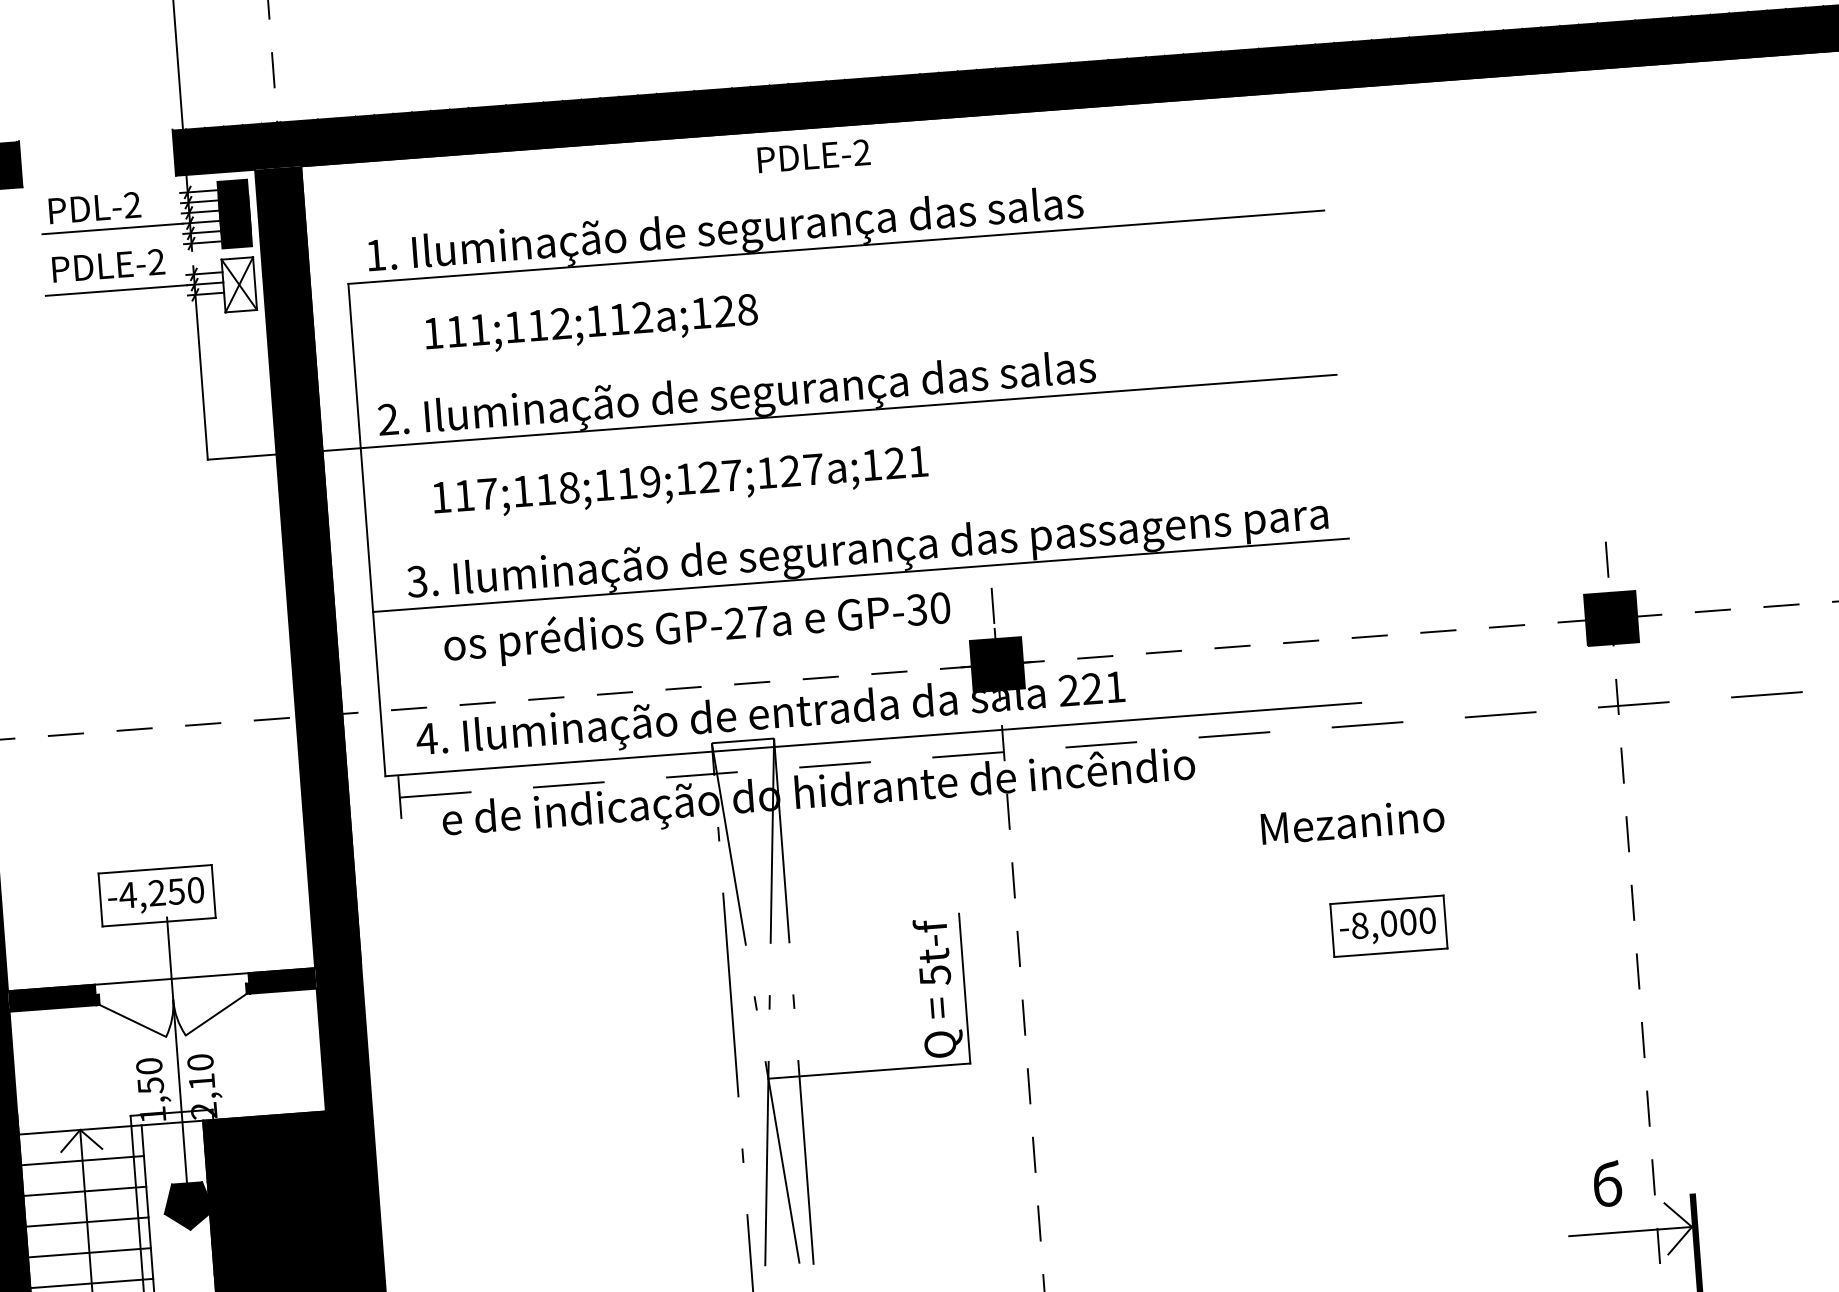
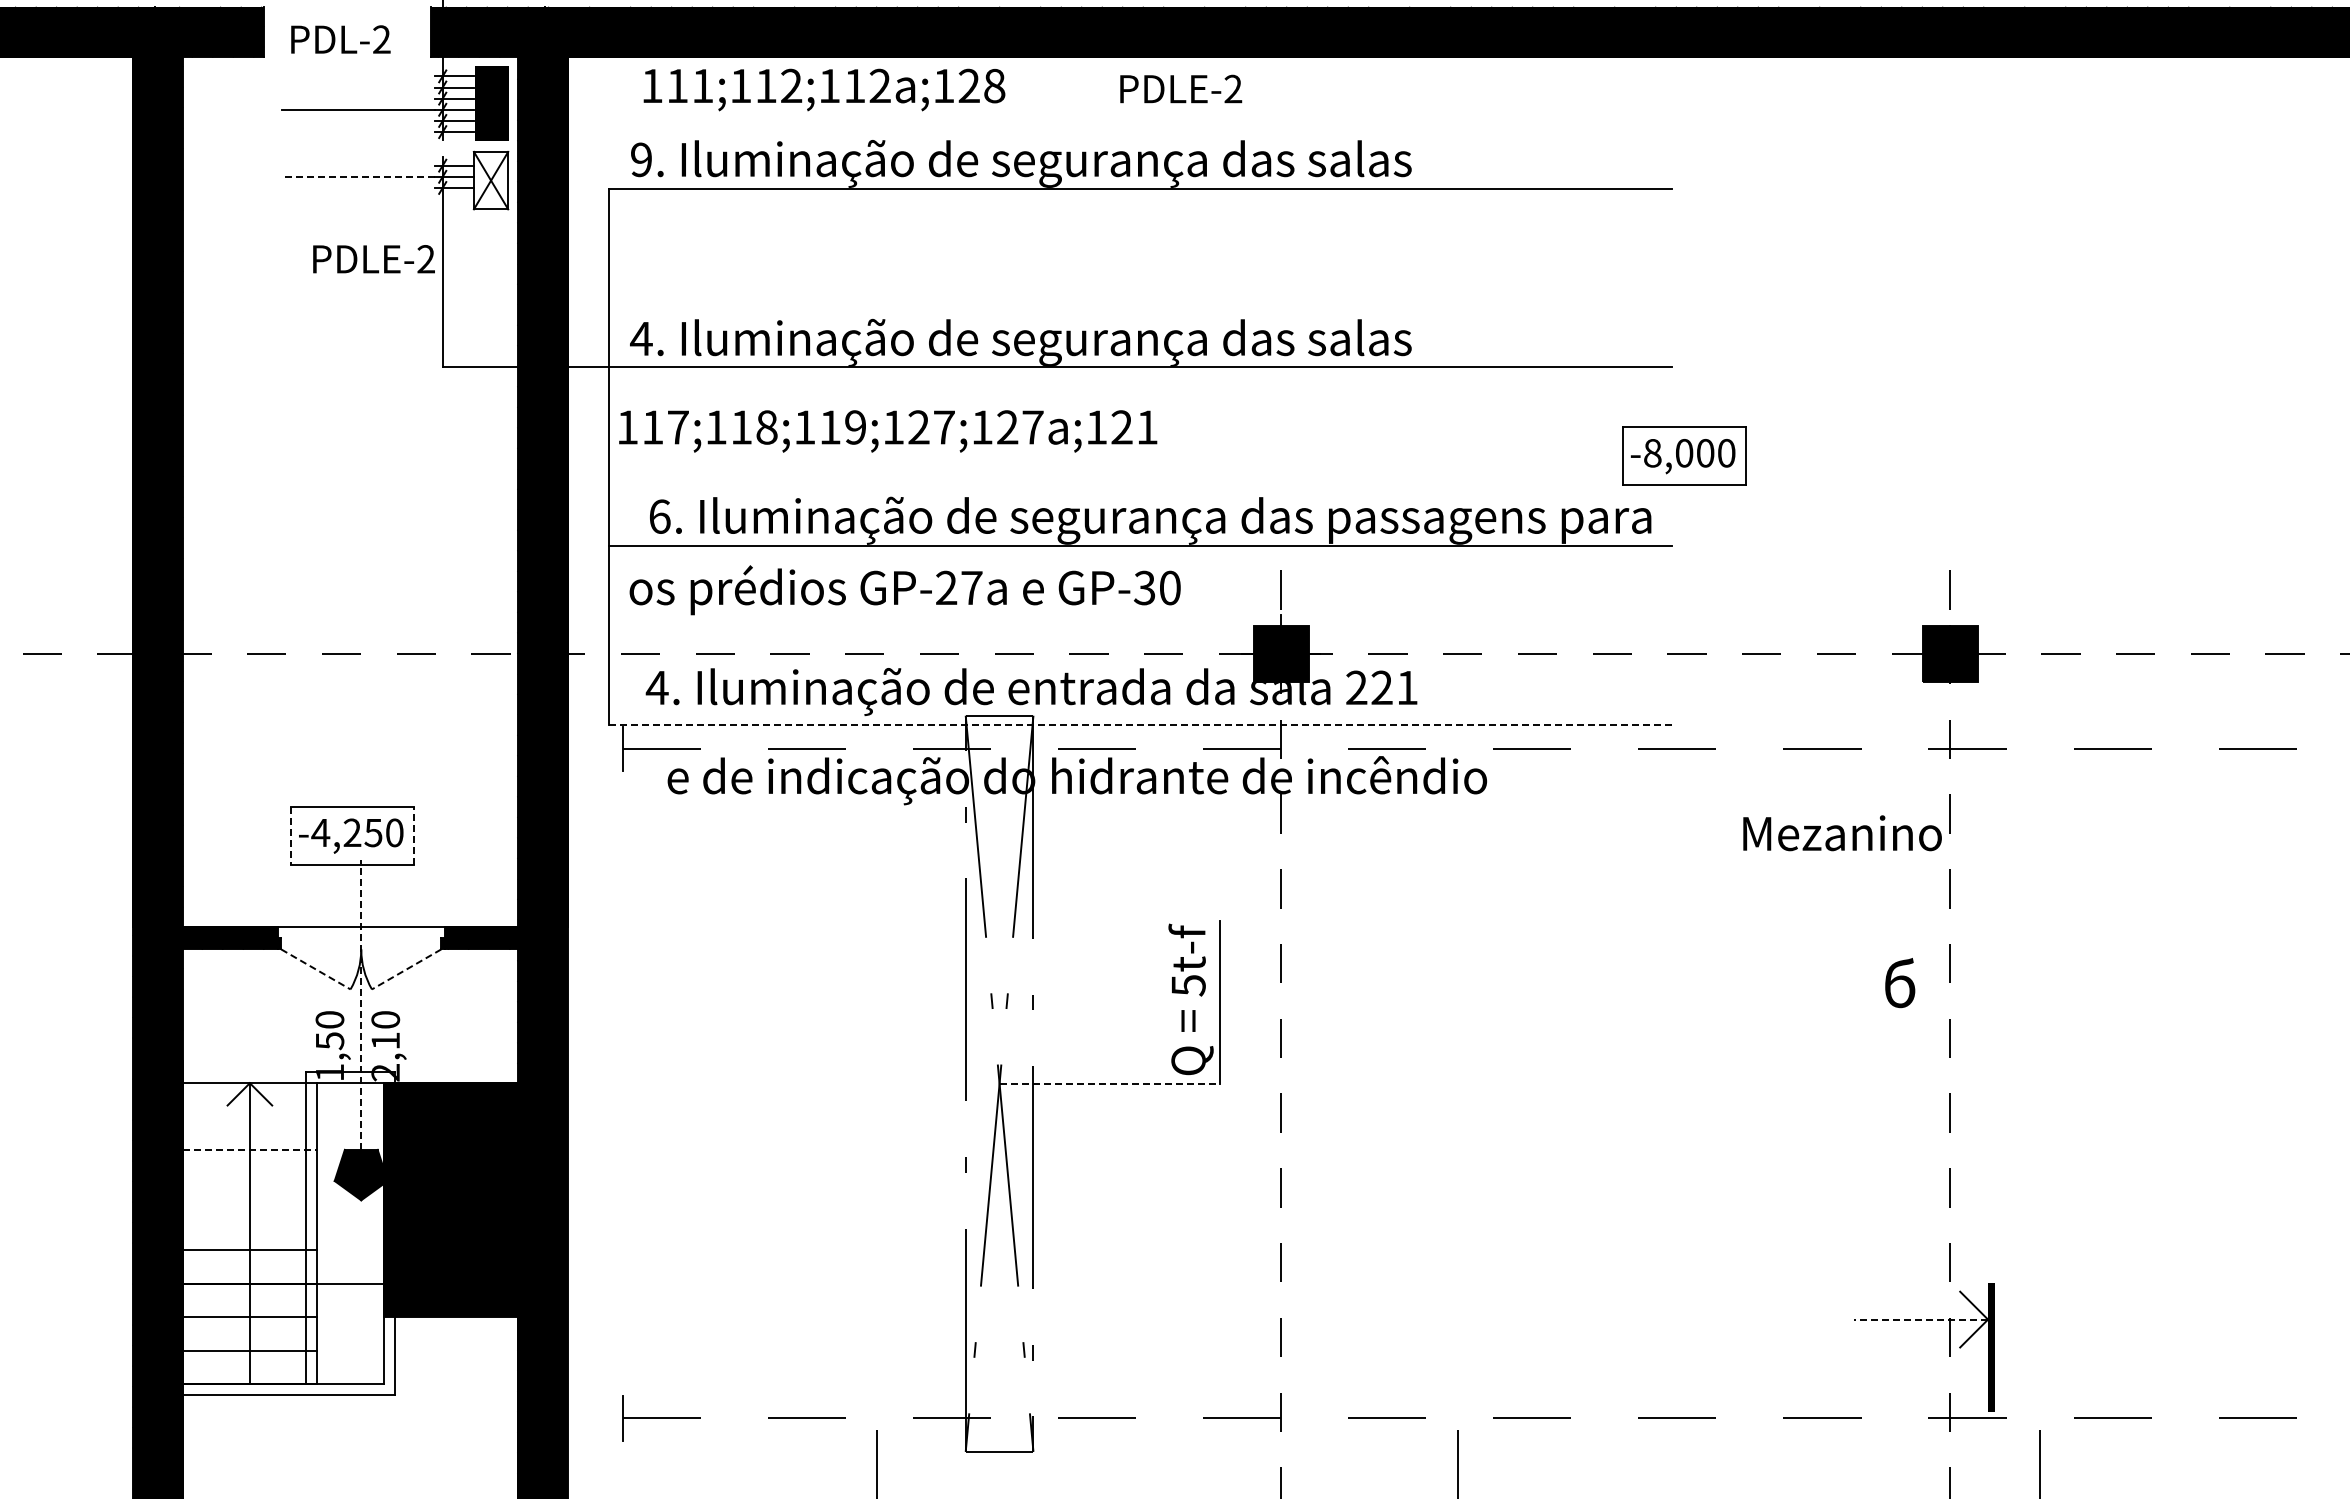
text: (814, 155) -> (1181, 88), moved
text: (94, 207) -> (340, 39), moved
text: (375, 255) -> (641, 159), 1. -> 9.
text: (108, 265) -> (373, 259), moved
line: (116, 290) -> (357, 176), solid -> dashed
text: (591, 324) -> (824, 89), moved
text: (388, 419) -> (641, 338), 2. -> 4.
text: (681, 483) -> (888, 431), moved
text: (417, 581) -> (659, 516), 3. -> 6.
text: (696, 628) -> (904, 590), moved
line: (872, 739) -> (1140, 724), solid -> dashed
text: (1352, 822) -> (1842, 833), moved
line: (213, 891) -> (413, 835), solid -> dashed
line: (100, 899) -> (290, 835), solid -> dashed
part: (1389, 925) -> (1684, 455), moved
line: (216, 1014) -> (406, 969), solid -> dashed
line: (133, 1020) -> (316, 969), solid -> dashed
line: (177, 1050) -> (361, 1005), solid -> dashed
line: (869, 1070) -> (1109, 1083), solid -> dashed
line: (82, 1160) -> (249, 1116), removed
text: (1607, 1184) -> (1900, 983), moved
line: (84, 1191) -> (249, 1150), solid -> dashed
line: (86, 1222) -> (249, 1183), removed
line: (1630, 1231) -> (1921, 1319), solid -> dashed
line: (89, 1253) -> (249, 1217), removed

